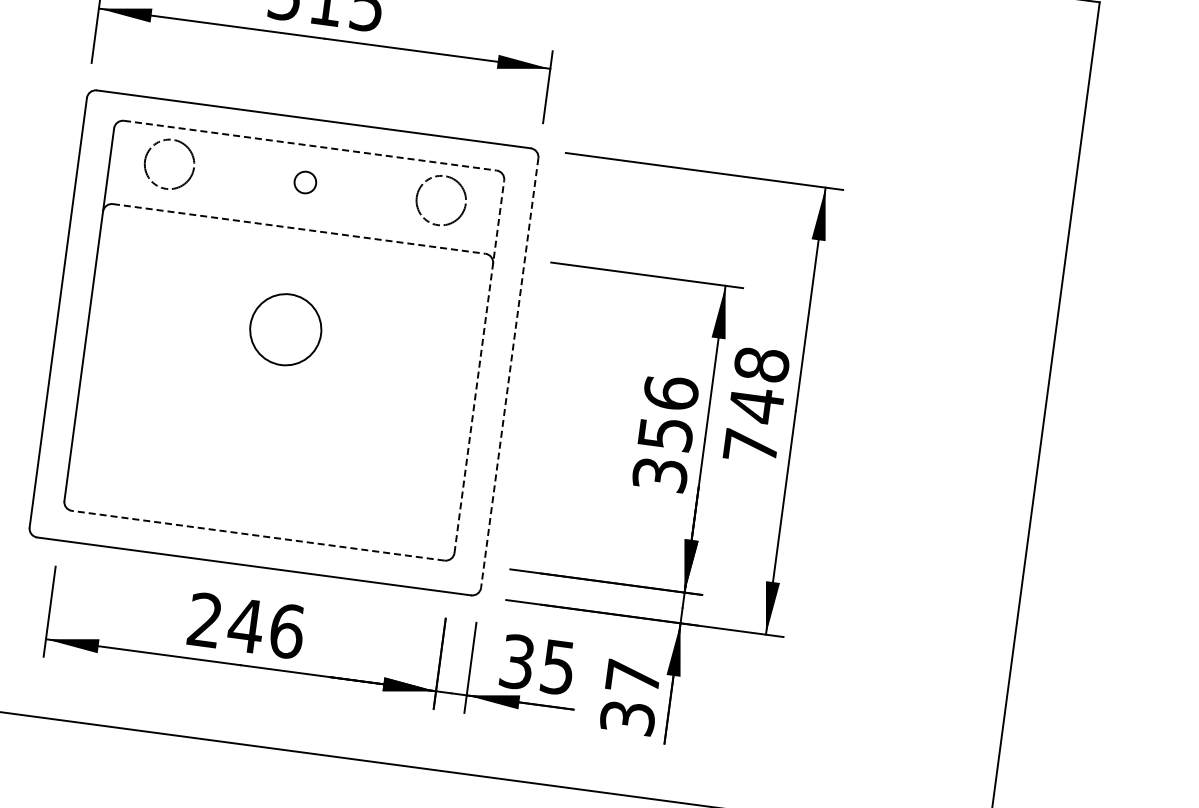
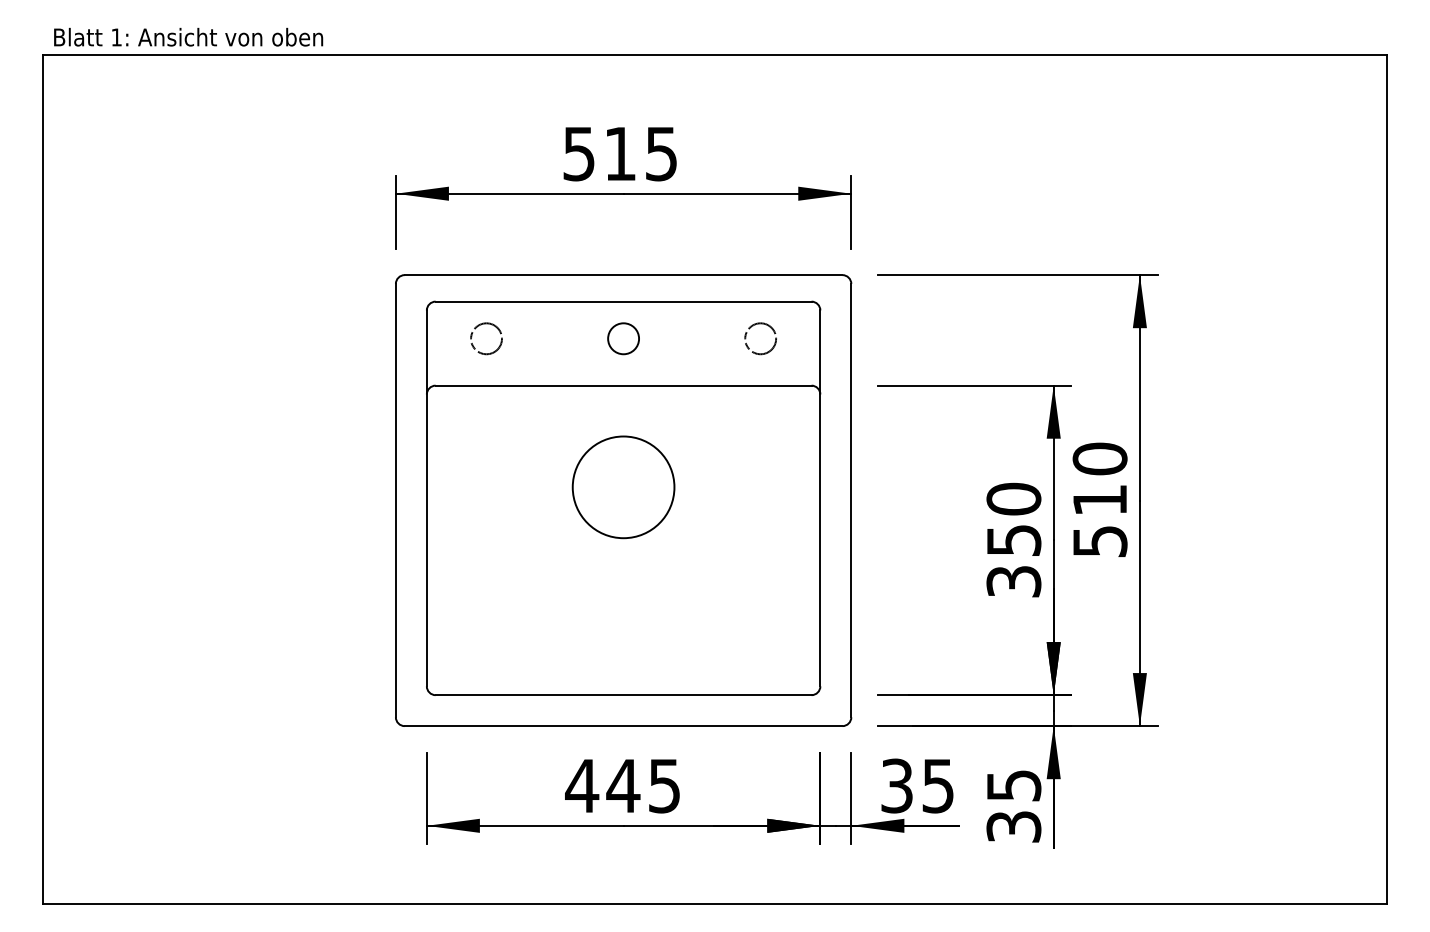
line: (310, 145) -> (623, 301), dashed -> solid
circle: (169, 164) -> (486, 338), size x0.62
circle: (305, 182) -> (623, 338), size x1.43
circle: (441, 200) -> (760, 338), size x0.62
line: (299, 228) -> (623, 385), dashed -> solid
circle: (285, 329) -> (623, 487), size x1.43
line: (479, 366) -> (820, 498), dashed -> solid
line: (509, 372) -> (851, 500), dashed -> solid
text: (670, 392) -> (1013, 498), 356 -> 350
text: (756, 404) -> (1100, 499), 748 -> 510
line: (258, 536) -> (623, 695), dashed -> solid
text: (246, 625) -> (623, 785), 246 -> 445
text: (633, 676) -> (1014, 785), 37 -> 35

